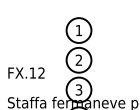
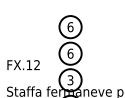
text: (78, 30) -> (70, 27), 1 -> 6
text: (78, 60) -> (70, 53), 2 -> 6

